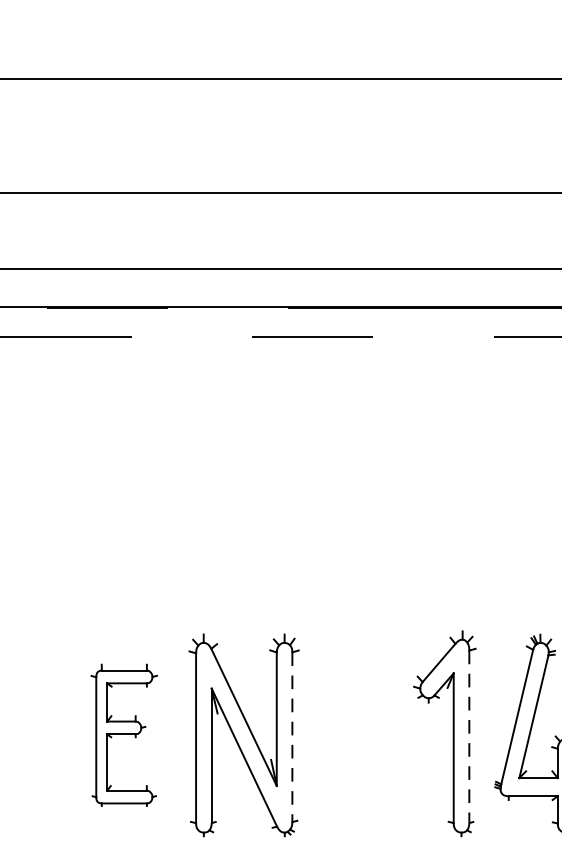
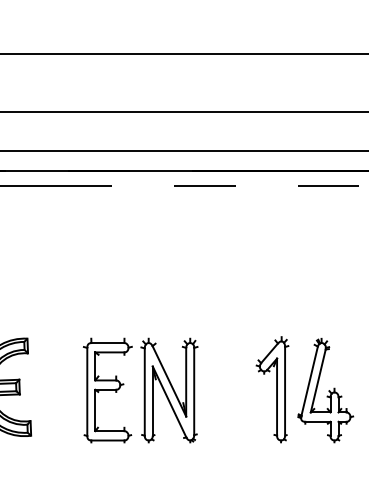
part: (123, 735) -> (107, 390), size x1.43
line: (292, 737) -> (194, 391), dashed -> solid
line: (470, 737) -> (285, 391), dashed -> solid

